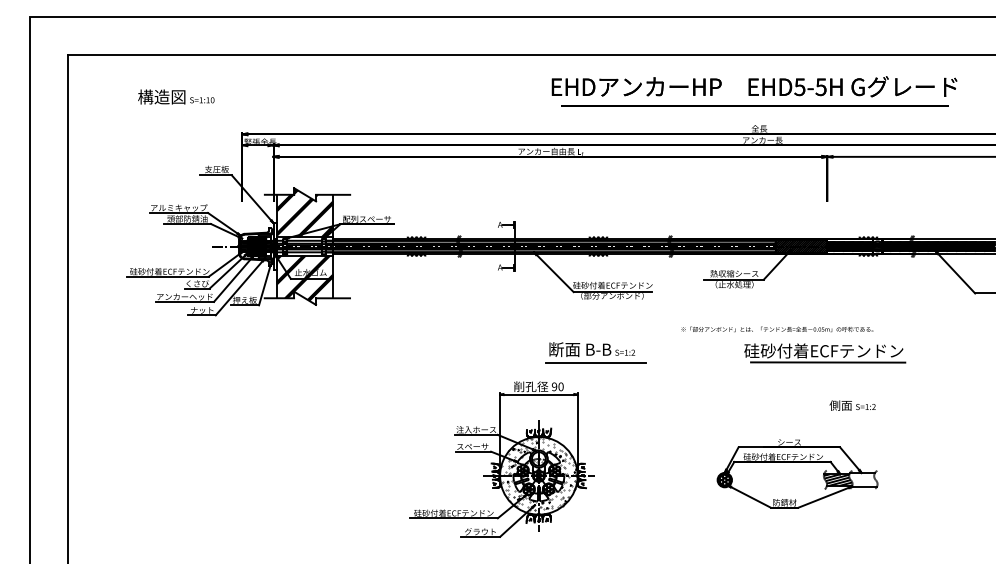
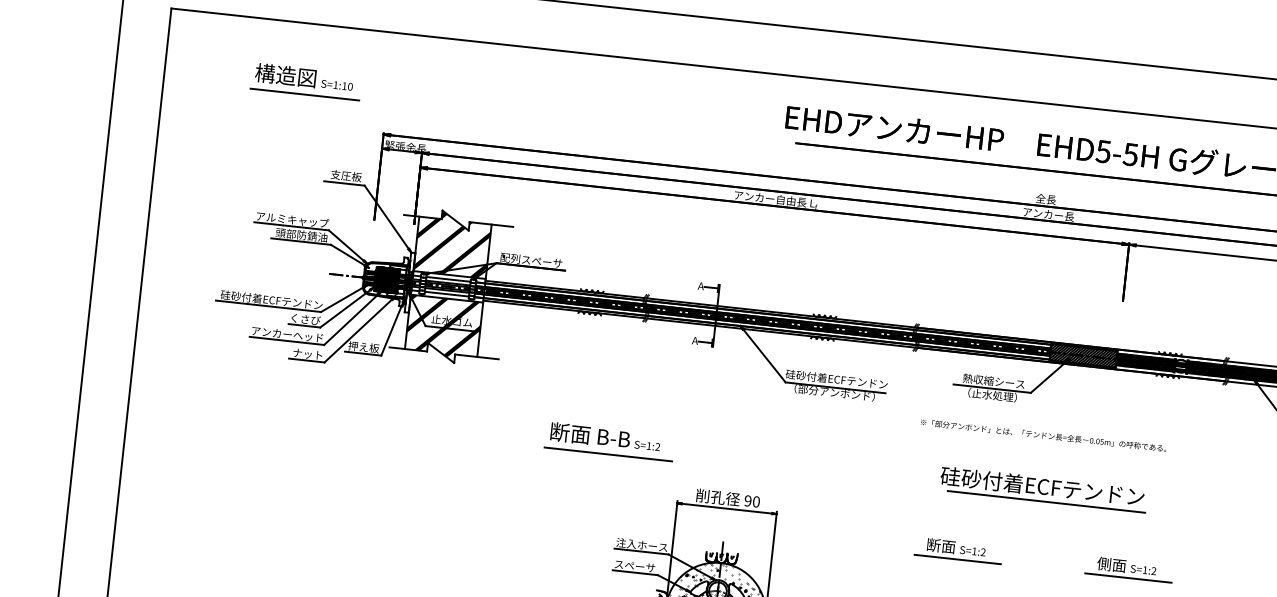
line: (177, 110) -> (304, 95), added
text: (777, 329) -> (1043, 435), moved
part: (595, 352) -> (609, 441), moved
part: (825, 353) -> (1044, 490), moved
part: (721, 407) -> (958, 550), added
line: (854, 414) -> (1127, 578), added

